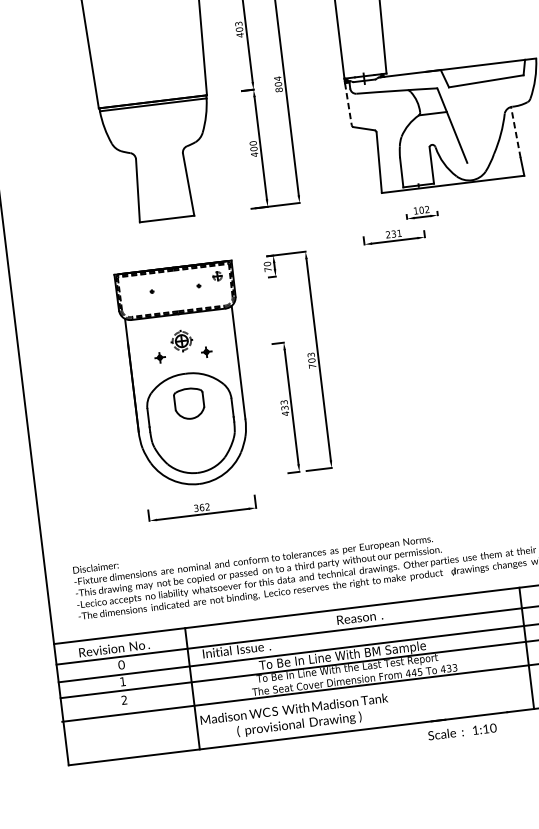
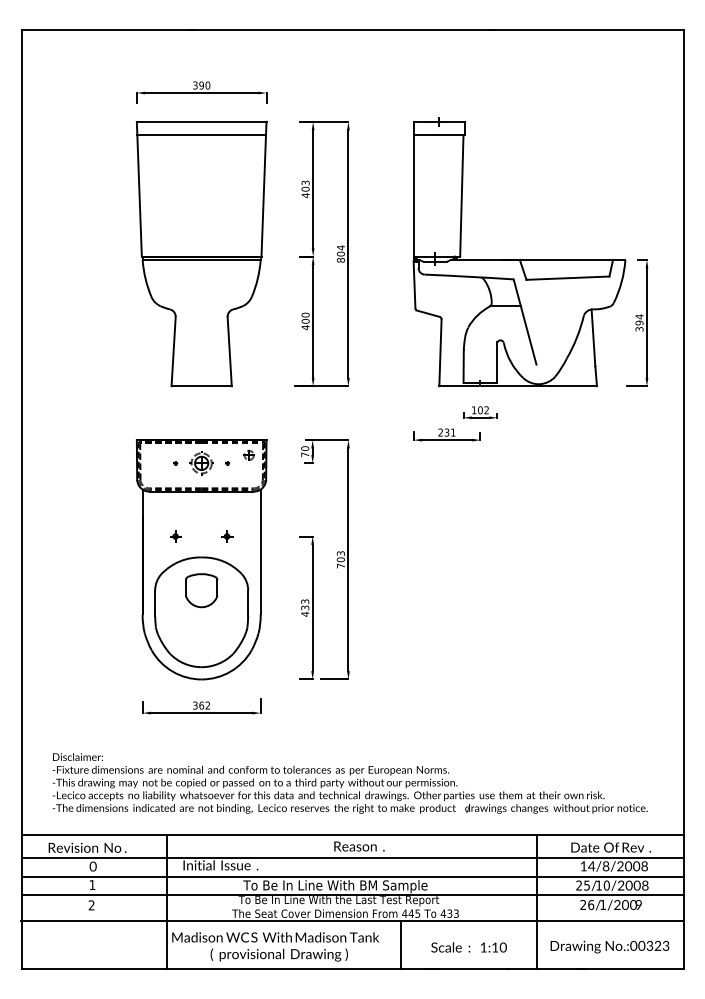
line: (348, 104) -> (414, 285), dashed -> solid
line: (515, 132) -> (593, 337), dashed -> solid
part: (181, 341) -> (201, 463), moved
line: (408, 701) -> (401, 944), added
text: (461, 731) -> (468, 947), moved

